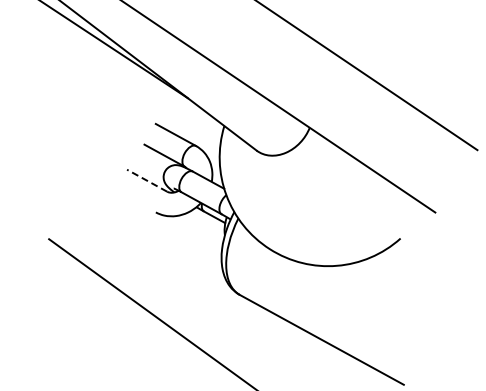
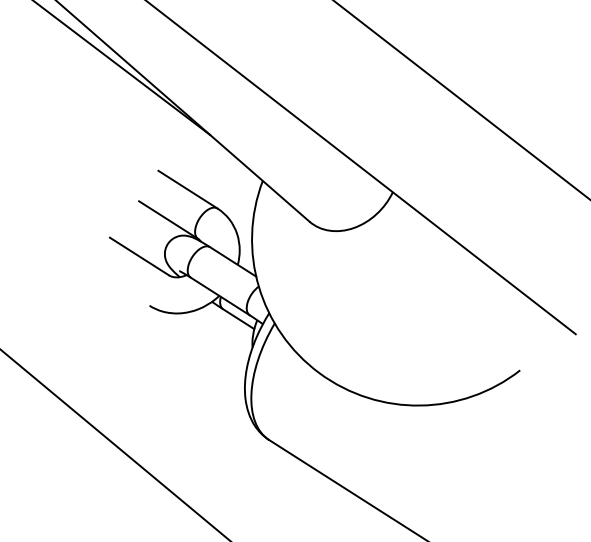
line: (147, 180) -> (140, 256), dashed -> solid

